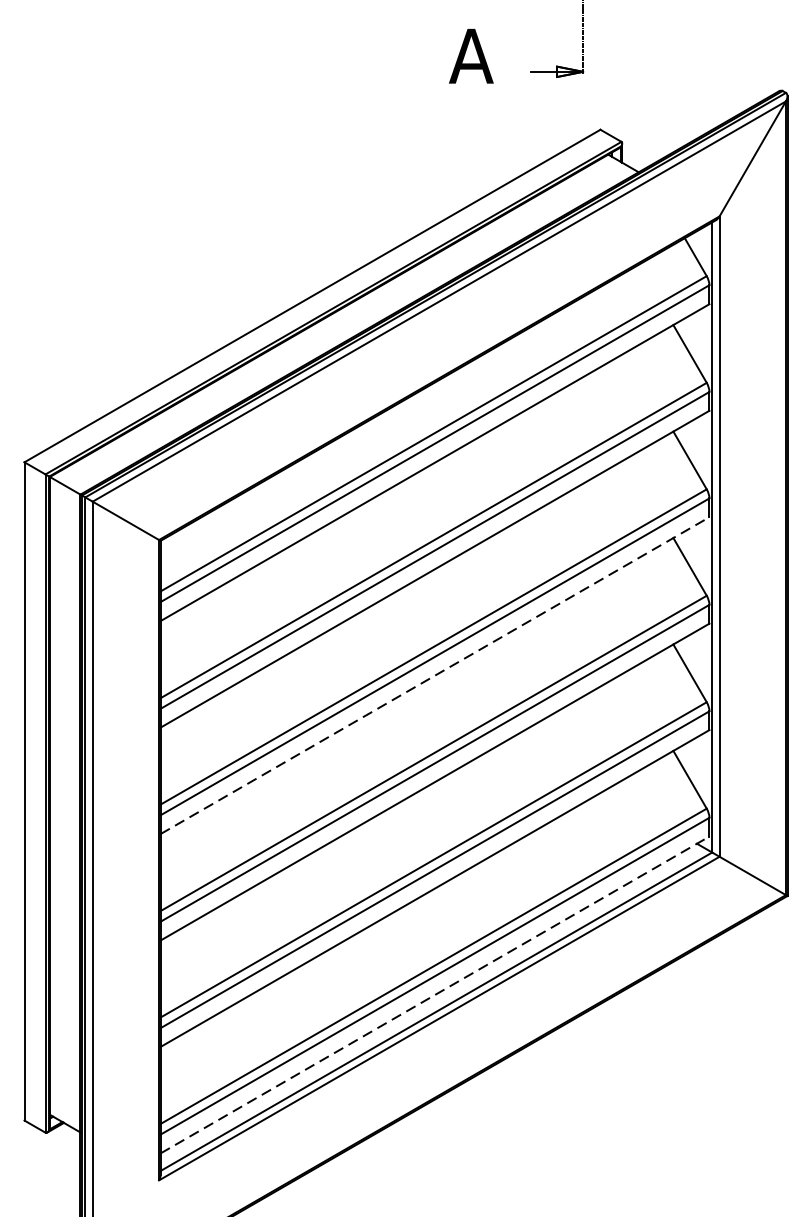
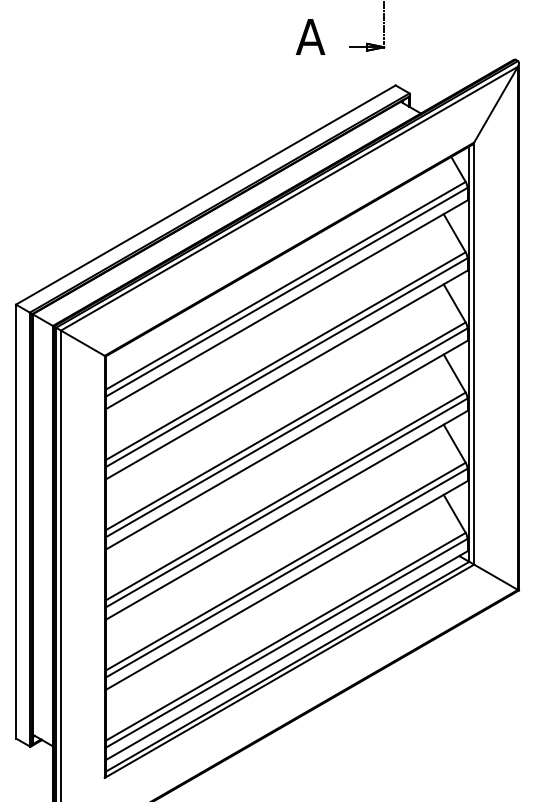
line: (434, 676) -> (286, 445), dashed -> solid
line: (434, 994) -> (286, 655), dashed -> solid

